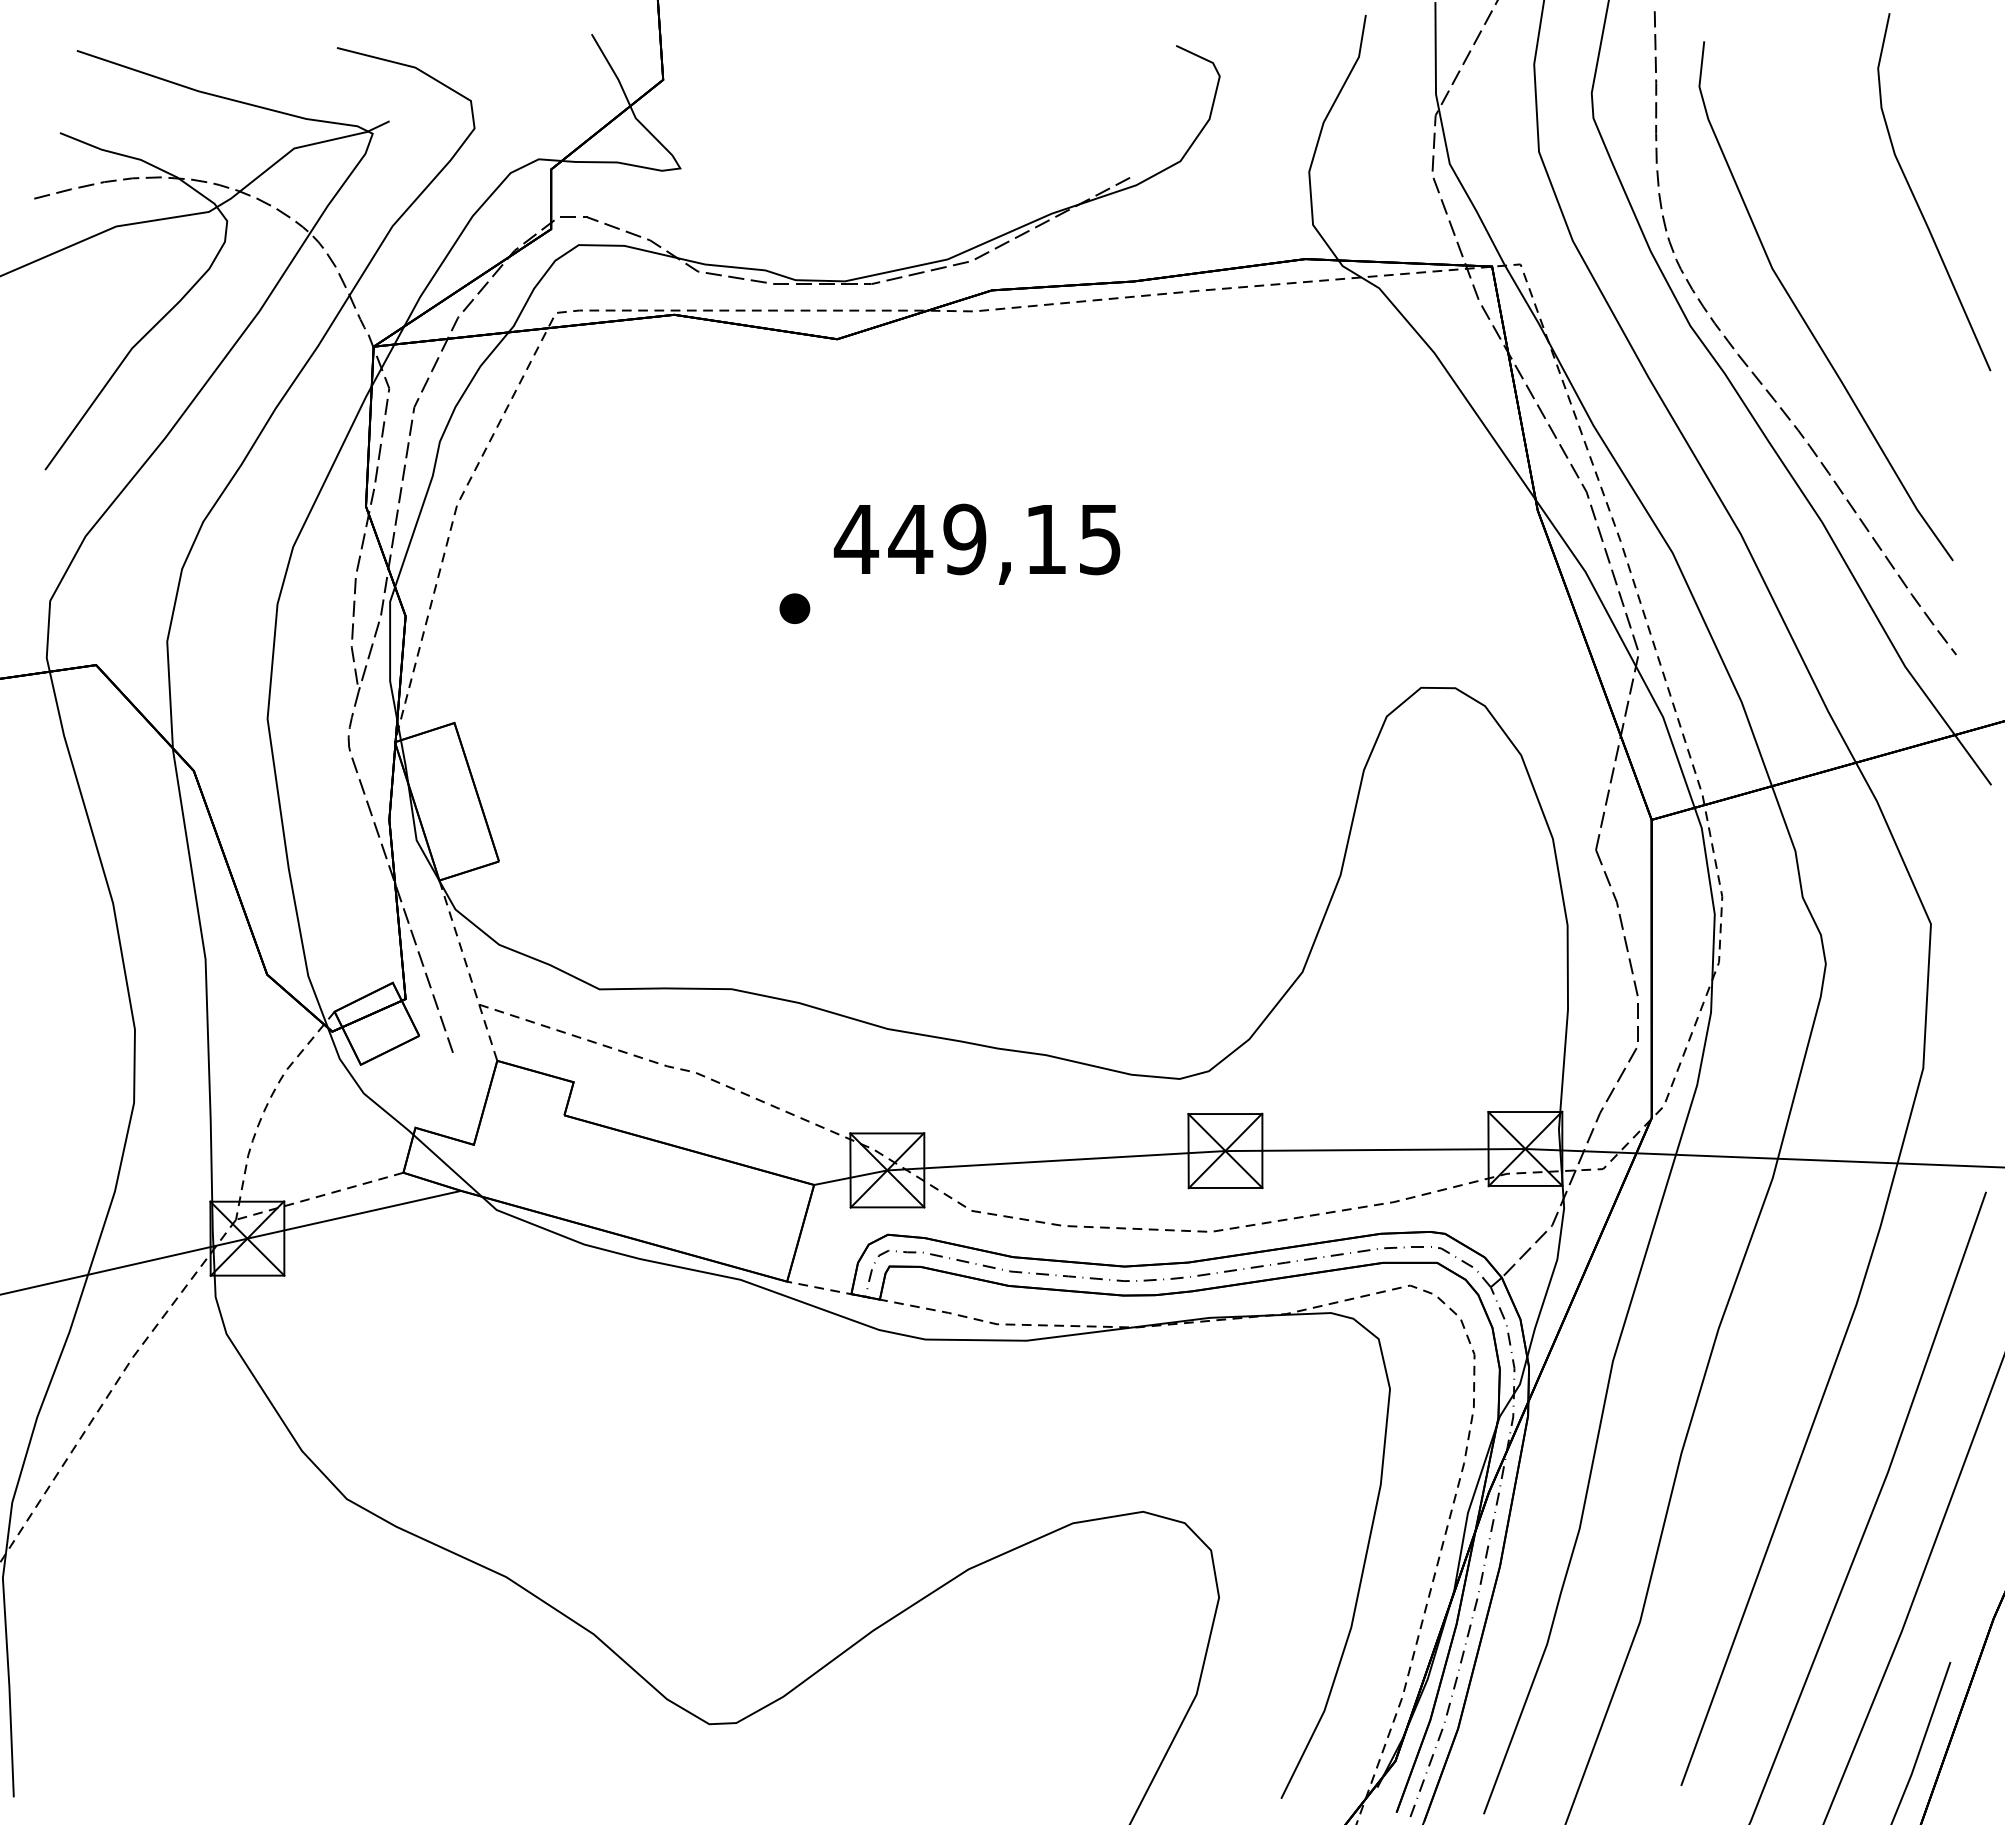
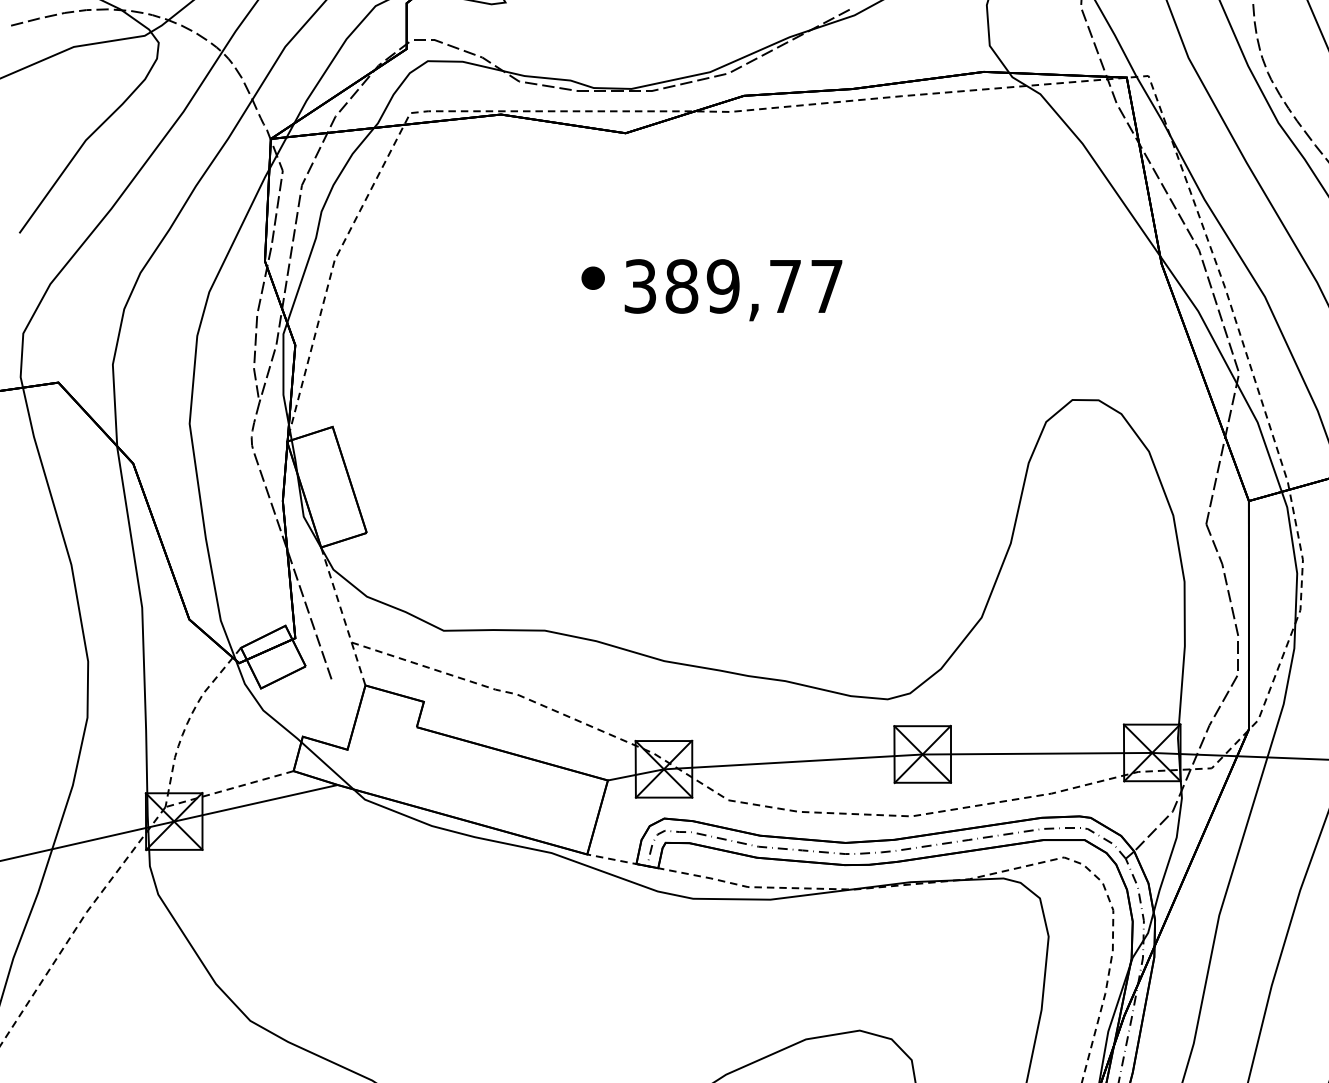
text: (976, 539) -> (732, 286), 449,15 -> 389,77
part: (794, 608) -> (592, 278), moved

